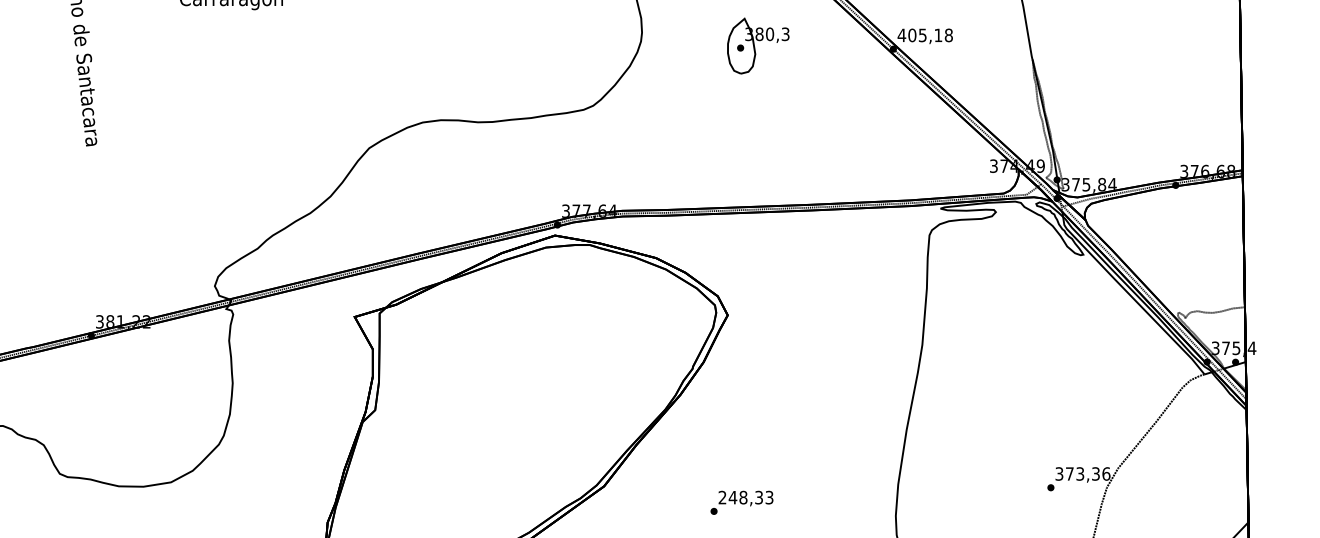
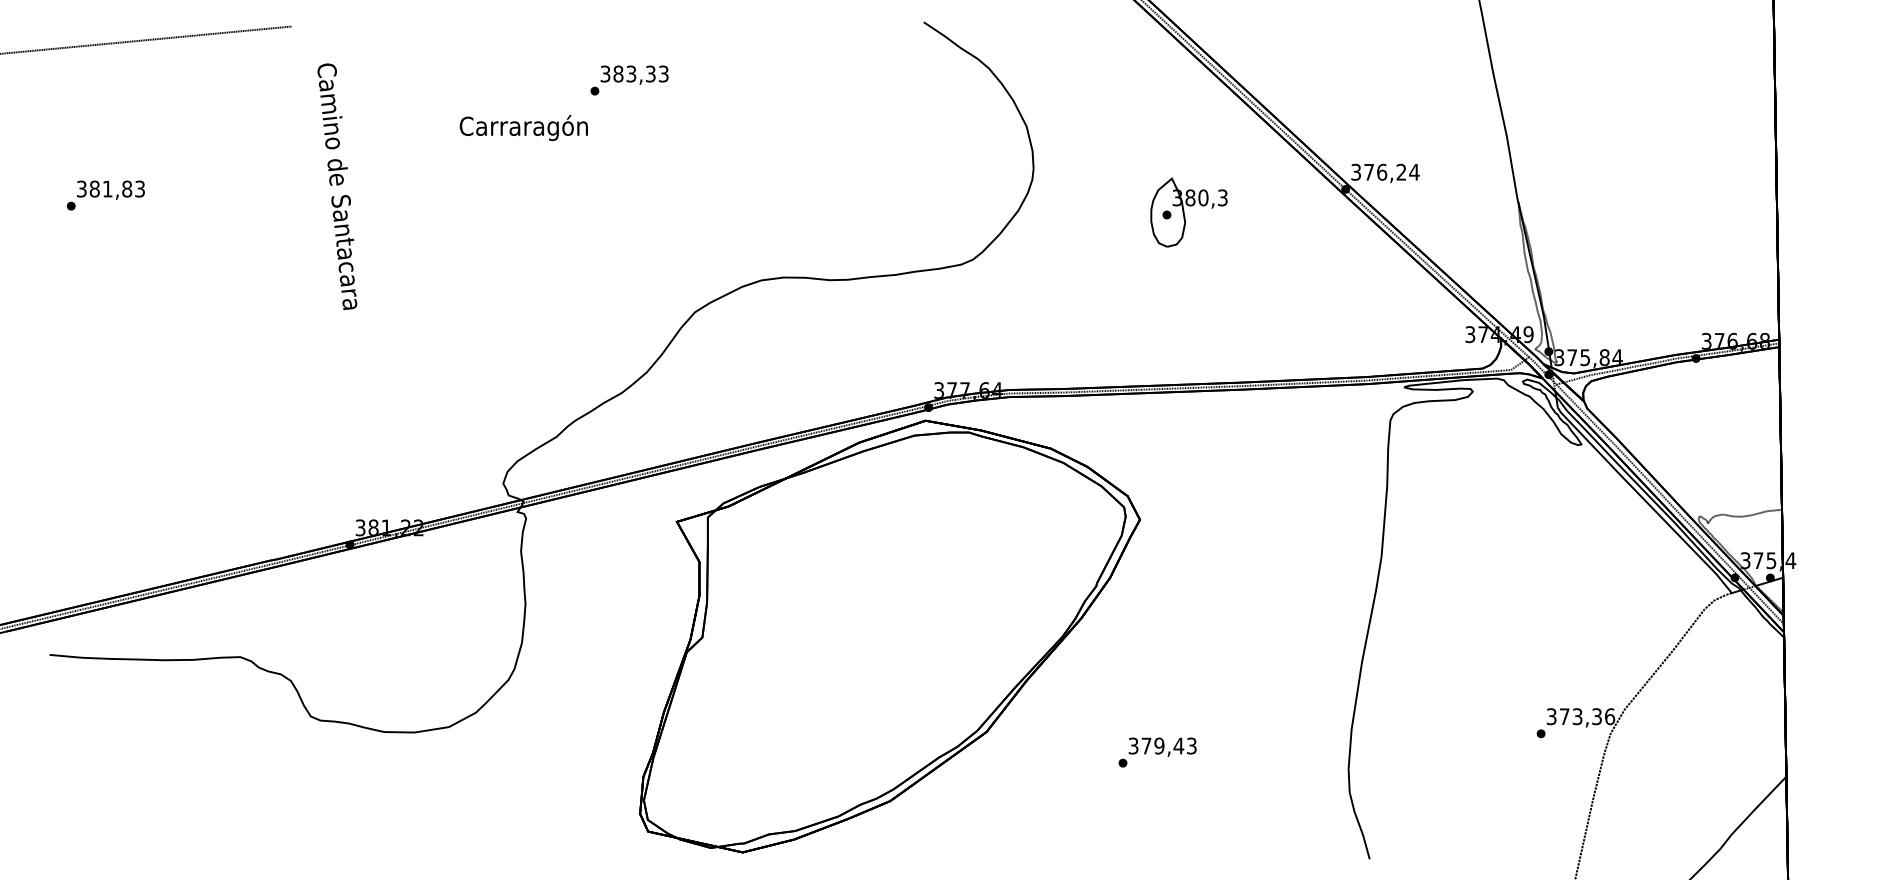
text: (924, 34) -> (1384, 171), 405,18 -> 376,24
part: (757, 46) -> (1188, 212), moved
text: (741, 497) -> (1156, 745), 248,33 -> 379,43

